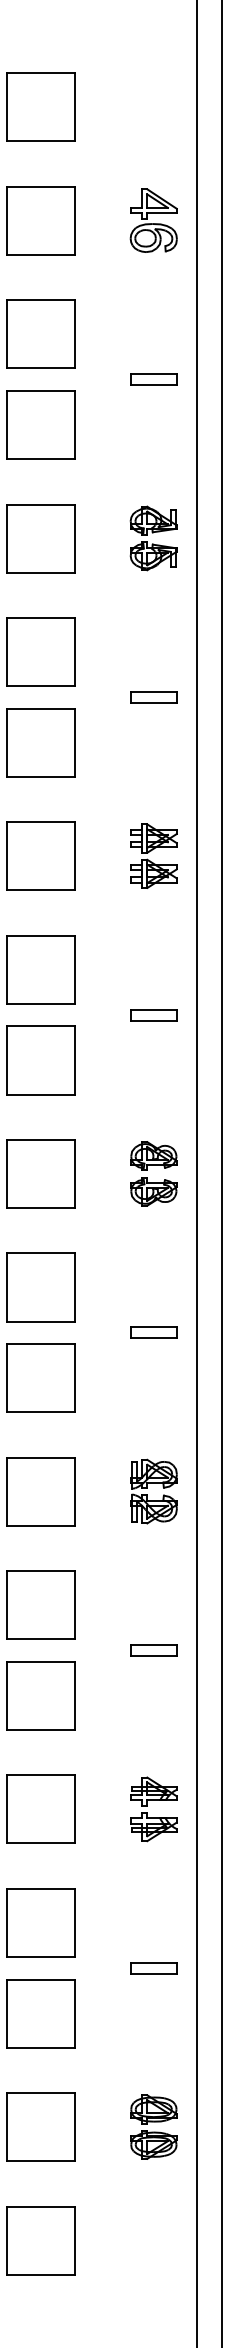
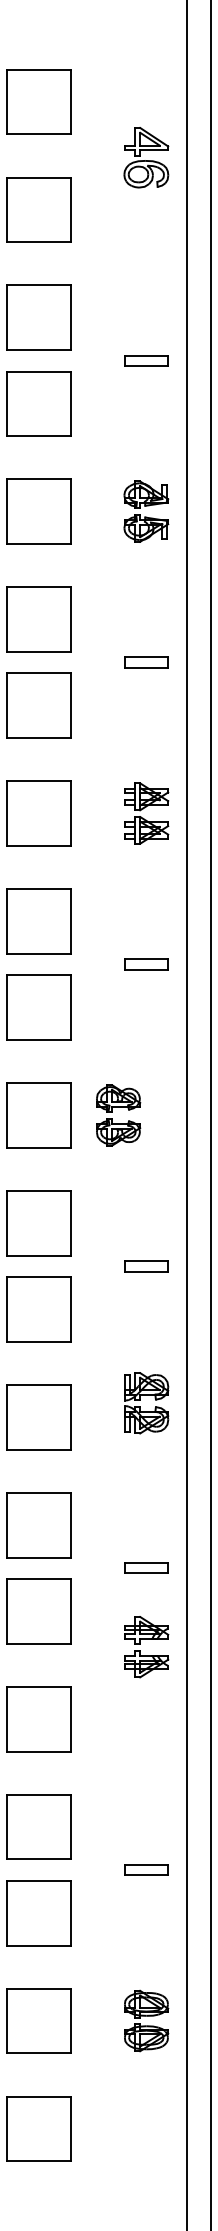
part: (153, 220) -> (146, 157), moved
part: (147, 1170) -> (112, 1112), moved
part: (147, 1488) -> (140, 1400), moved
part: (147, 1806) -> (140, 1644), moved

